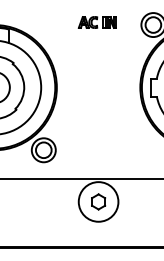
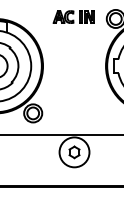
part: (97, 21) -> (73, 16), size x1.43

